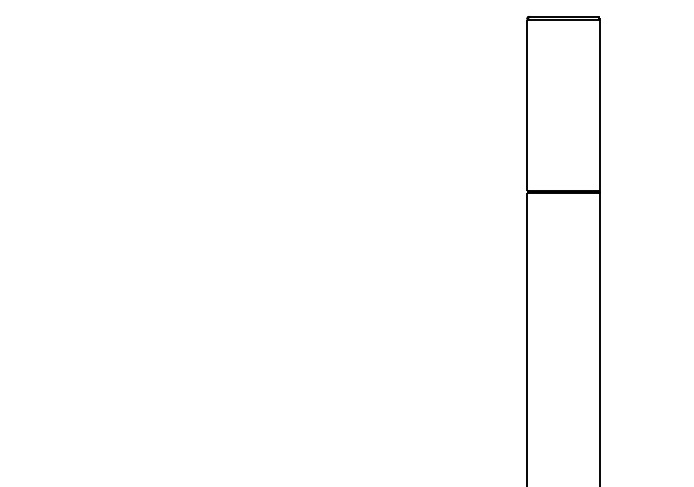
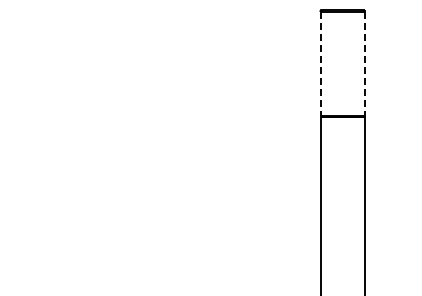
line: (527, 106) -> (320, 64), solid -> dashed
line: (599, 106) -> (364, 64), solid -> dashed

